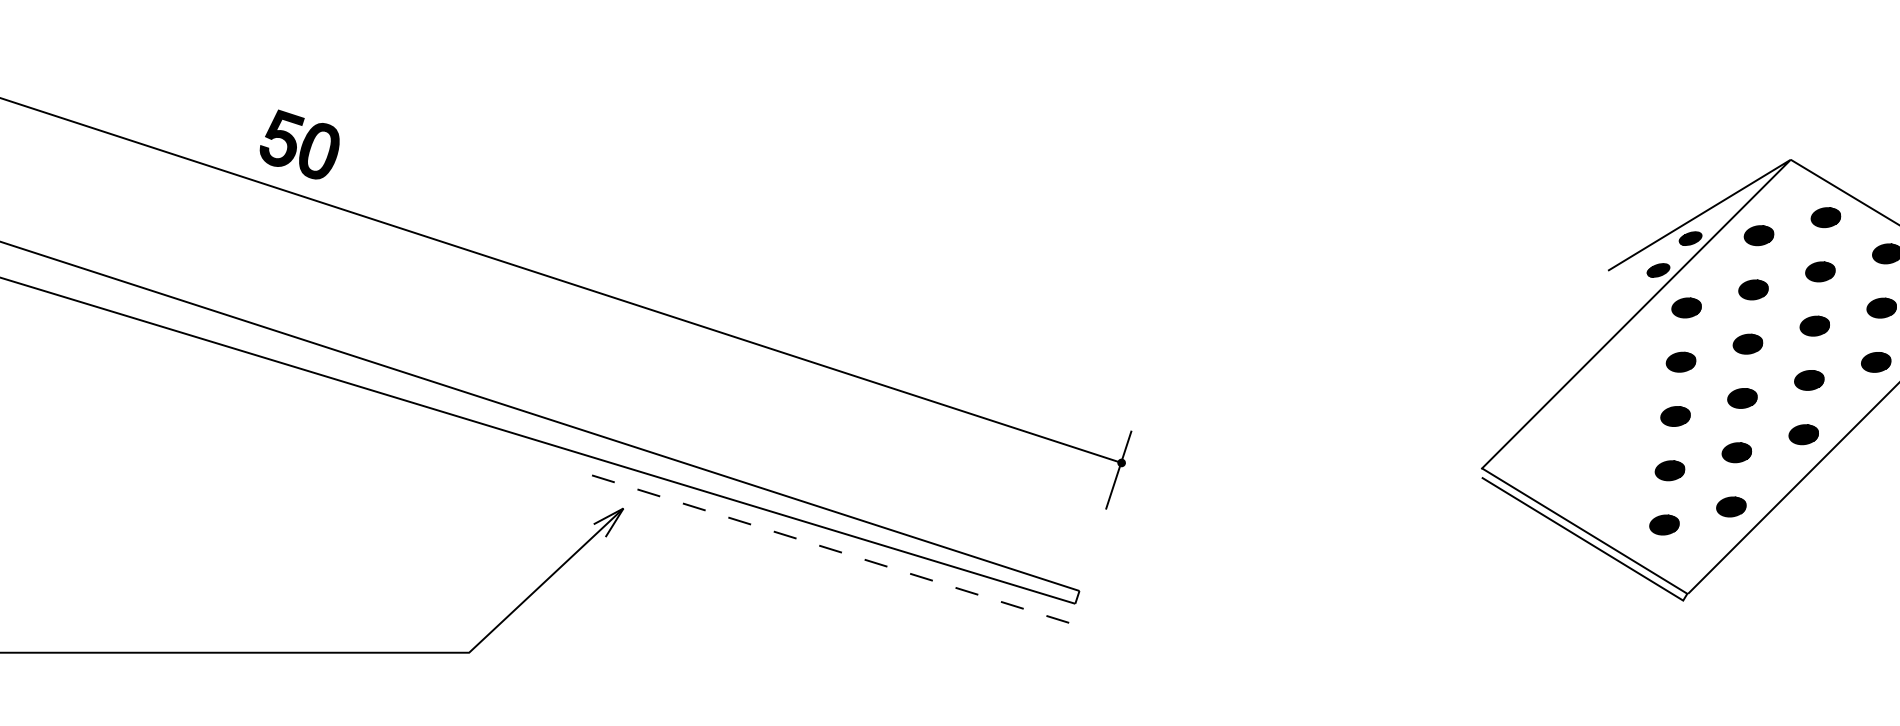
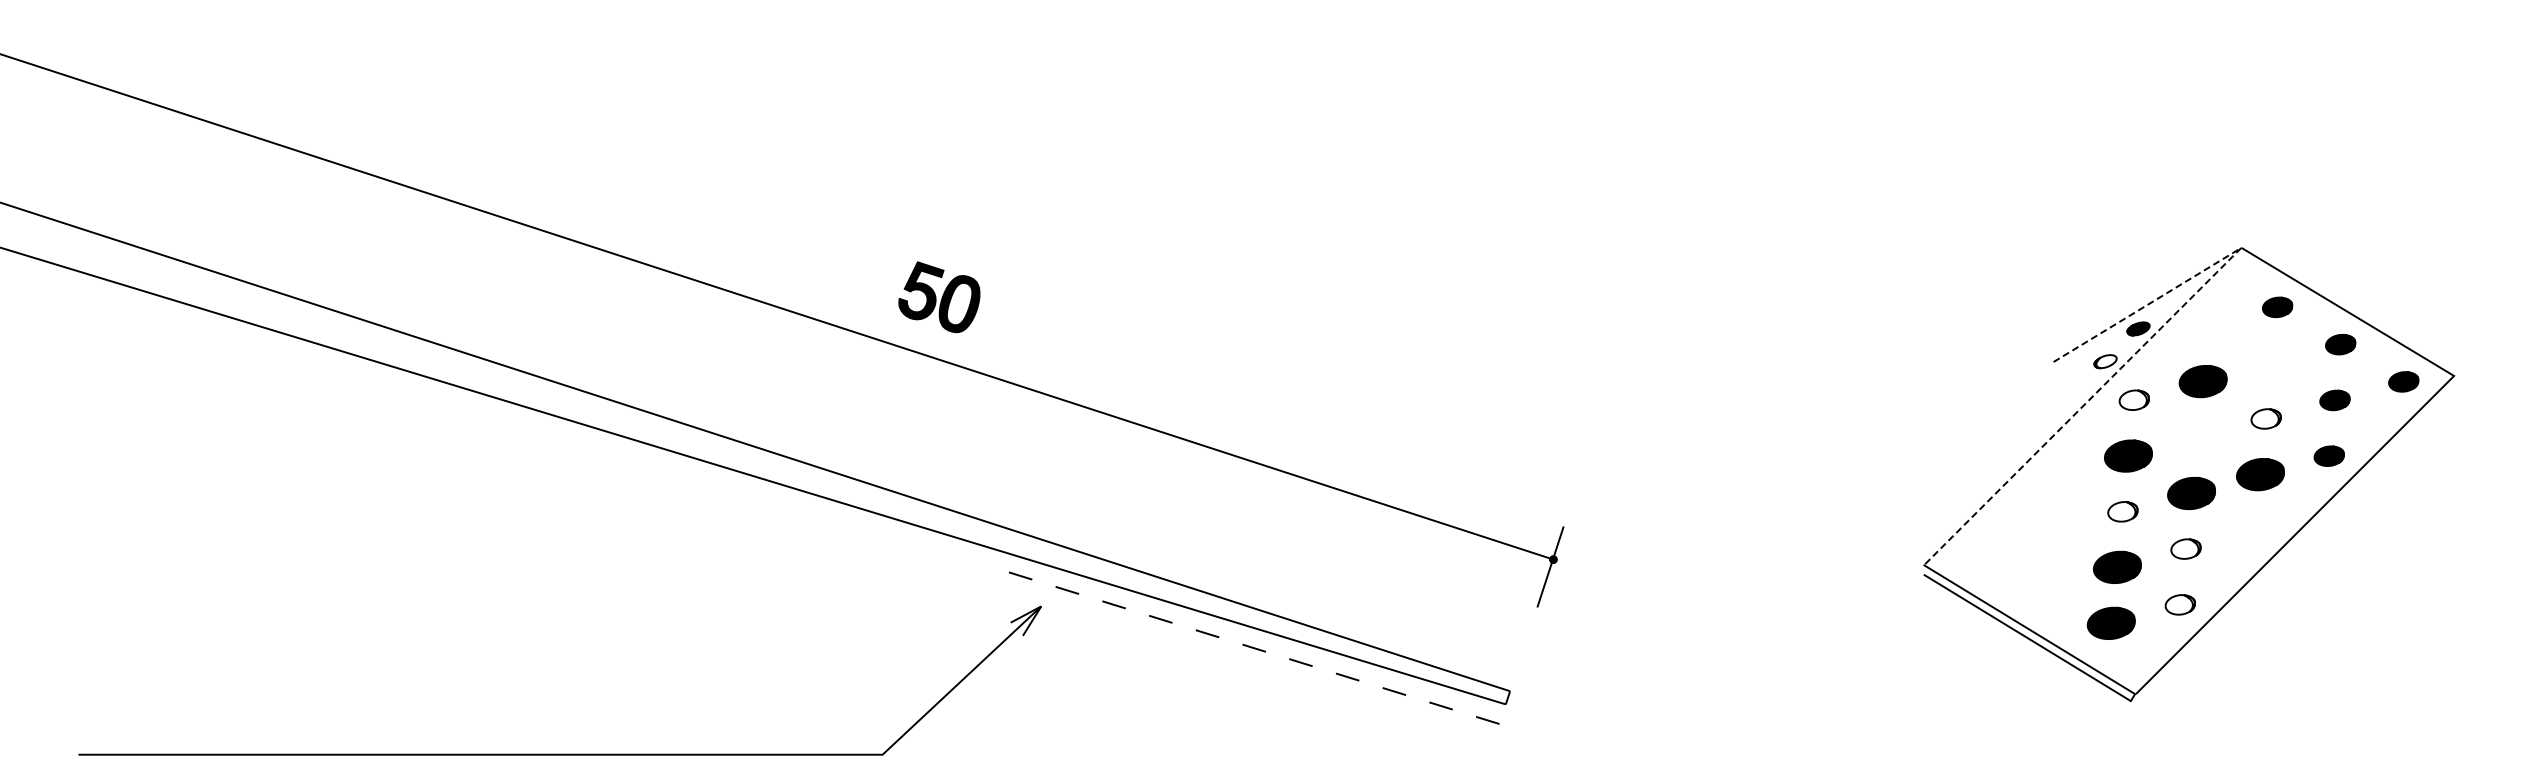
part: (299, 144) -> (939, 297), moved
part: (1758, 235) -> (2208, 325), removed
line: (1712, 239) -> (2160, 329), solid -> dashed
fill: (1658, 270) -> (2105, 361), removed
part: (1820, 271) -> (2271, 362), removed
part: (1752, 289) -> (2202, 381), size x1.6
fill: (1685, 308) -> (2133, 400), removed
fill: (1814, 325) -> (2265, 418), removed
part: (1747, 344) -> (2196, 437), removed
part: (1680, 361) -> (2128, 455), size x1.6
part: (1809, 380) -> (2260, 474), size x1.6
part: (1742, 397) -> (2191, 492), size x1.6
fill: (1675, 416) -> (2122, 511), removed
part: (1803, 434) -> (2254, 530), removed
fill: (1736, 452) -> (2185, 548), removed
part: (1669, 470) -> (2116, 567), size x1.6
fill: (1730, 506) -> (2179, 604), removed
part: (1664, 525) -> (2111, 623), size x1.6

